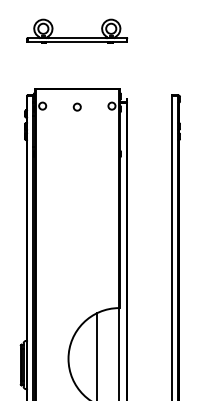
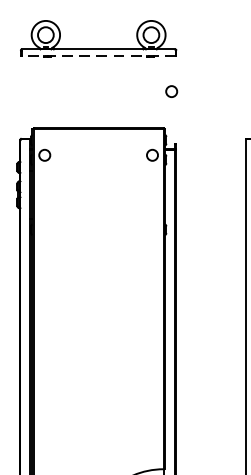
line: (77, 42) -> (98, 56), solid -> dashed
circle: (76, 106) -> (170, 90), moved

